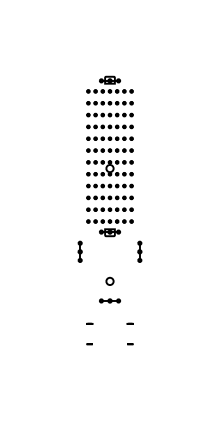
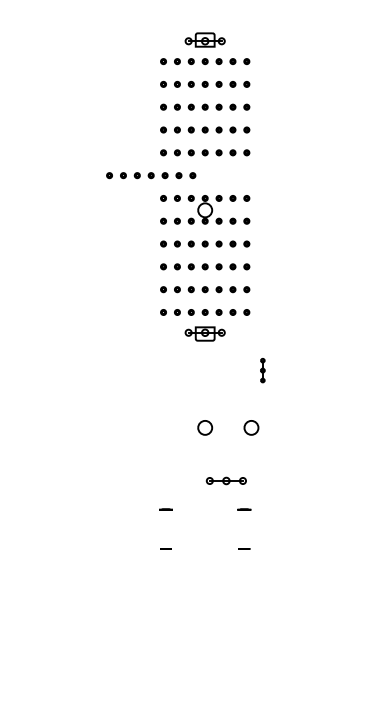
line: (109, 150) -> (150, 175), moved
part: (79, 251) -> (146, 370), removed
part: (139, 251) -> (262, 370), size x0.6
circle: (133, 280) -> (250, 426), added
part: (109, 300) -> (225, 480), moved

